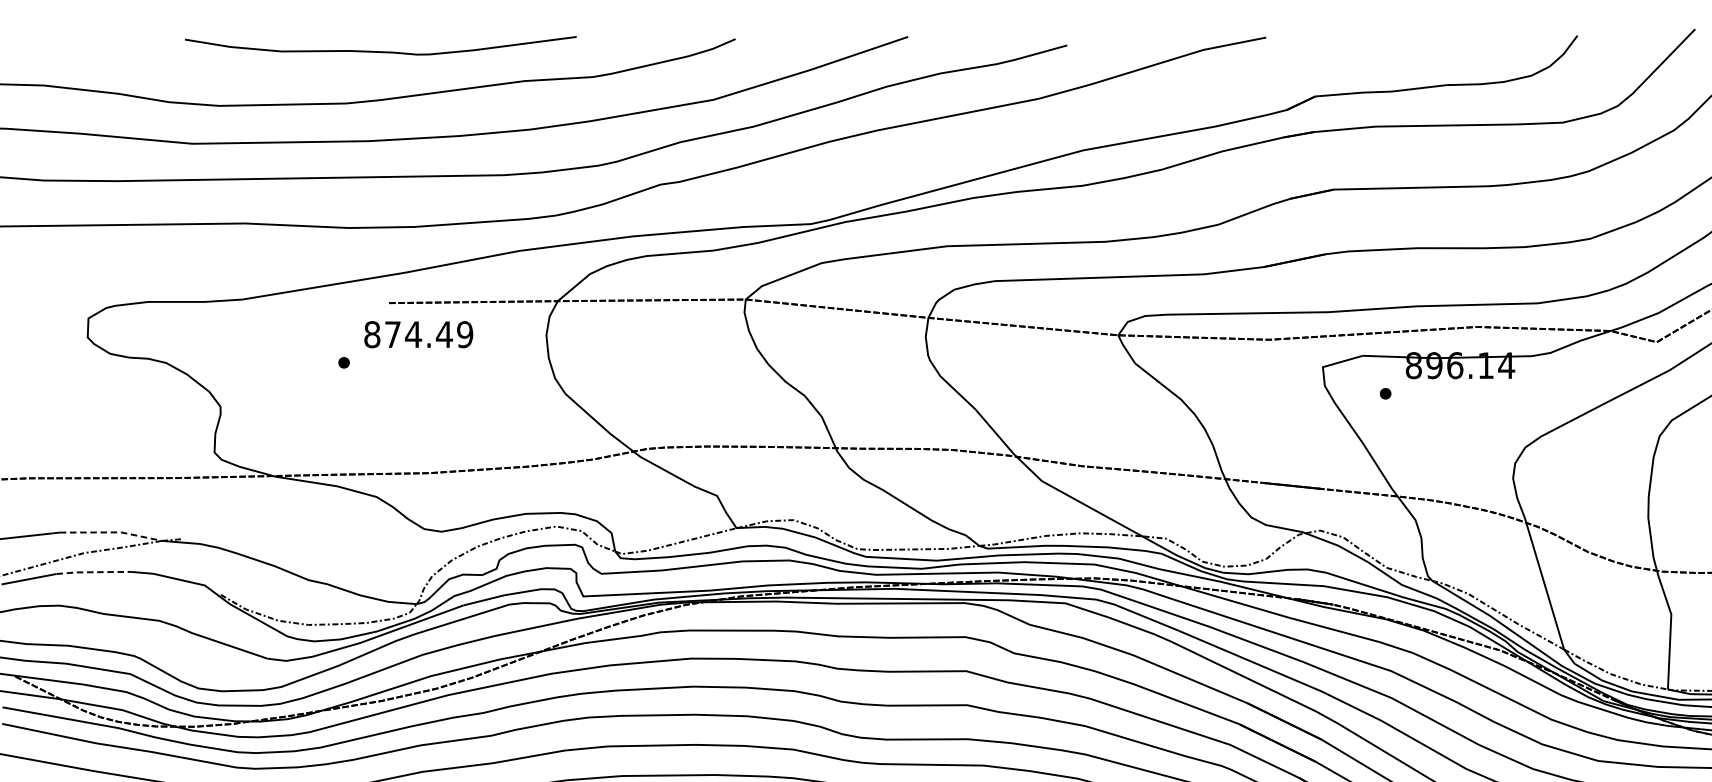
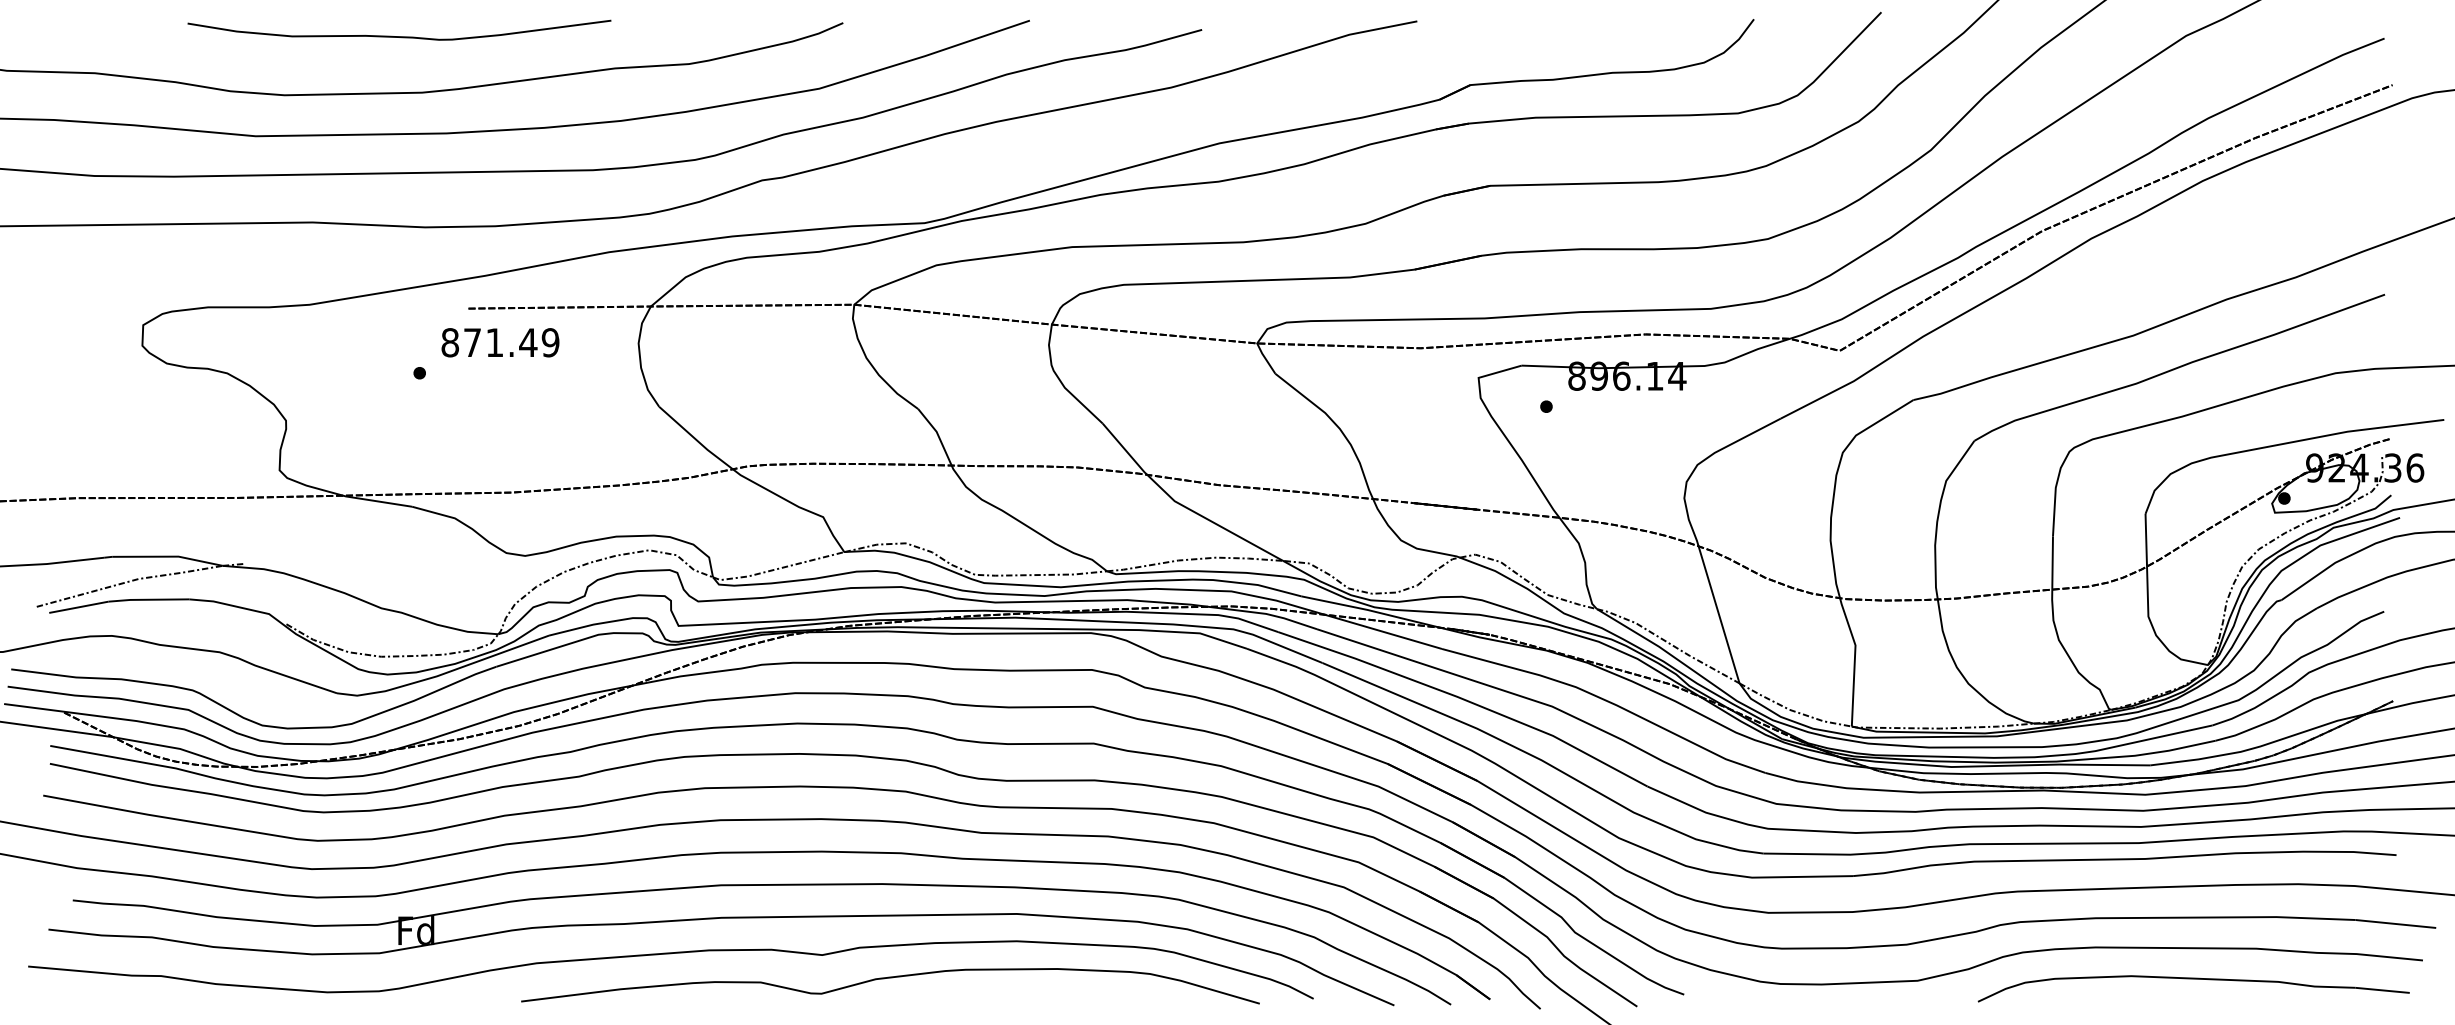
curve: (380, 51) -> (399, 36), moved
text: (413, 334) -> (494, 342), 874.49 -> 871.49
line: (111, 532) -> (168, 556), dashed -> solid
line: (93, 572) -> (148, 599), dashed -> solid

